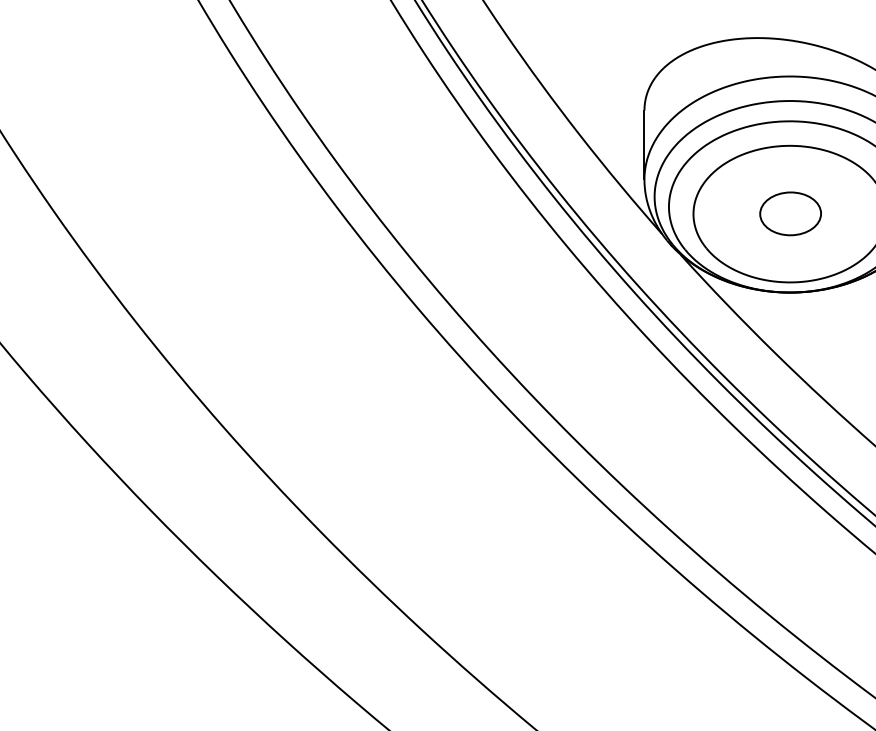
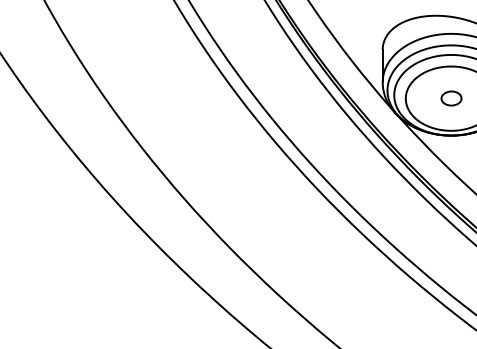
part: (790, 213) -> (451, 98), size x0.7

